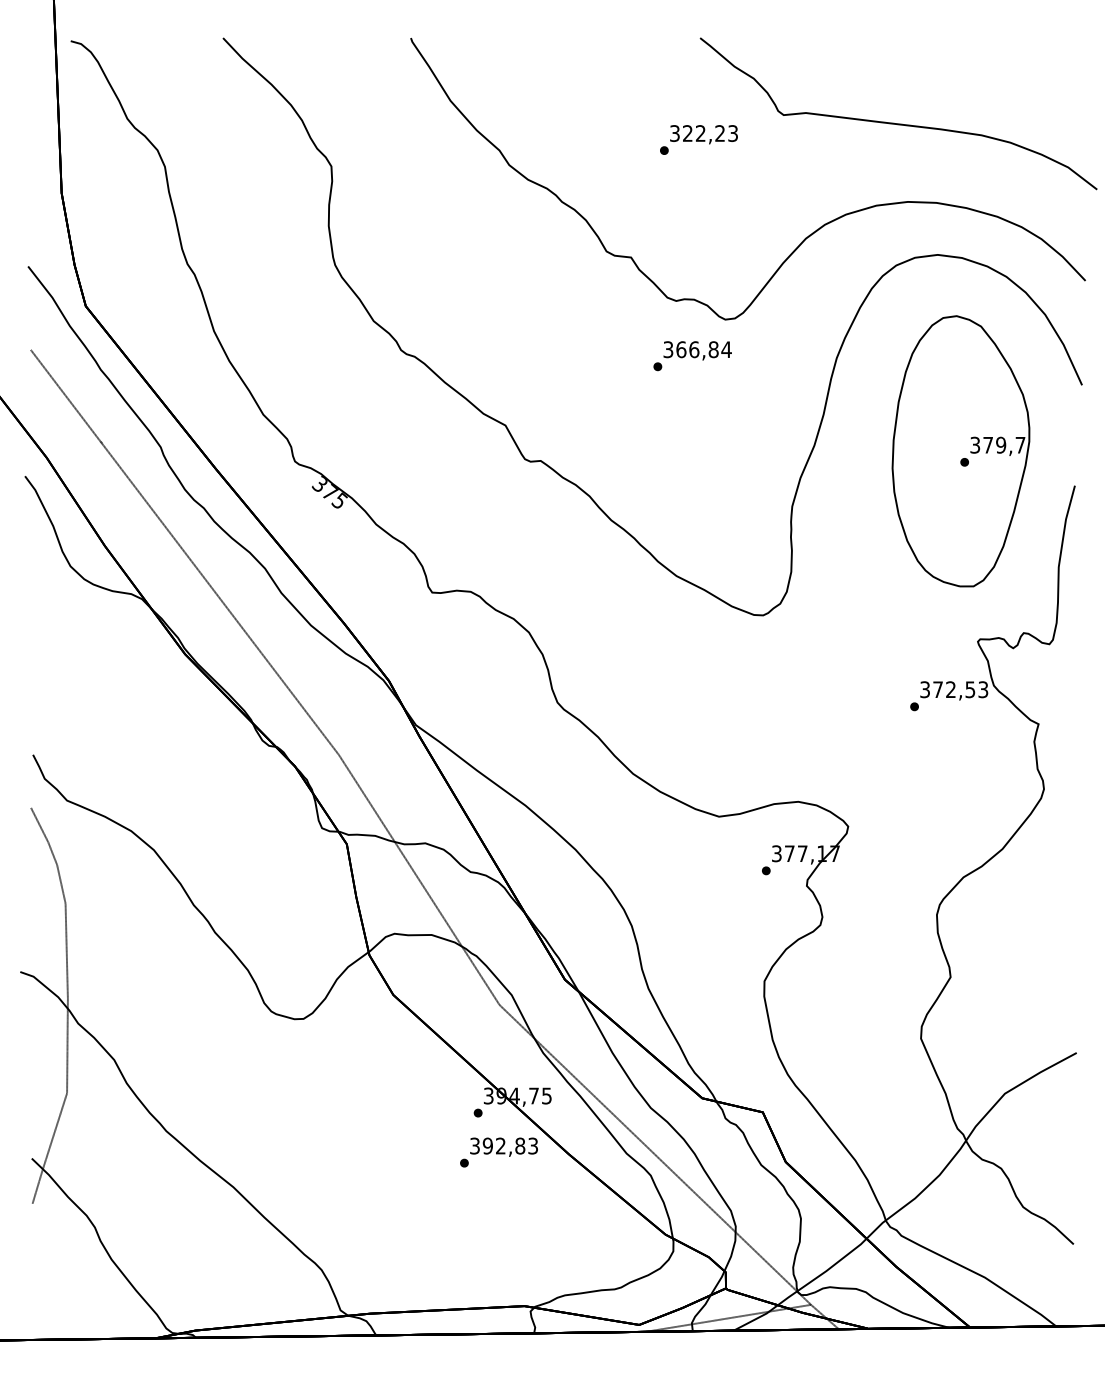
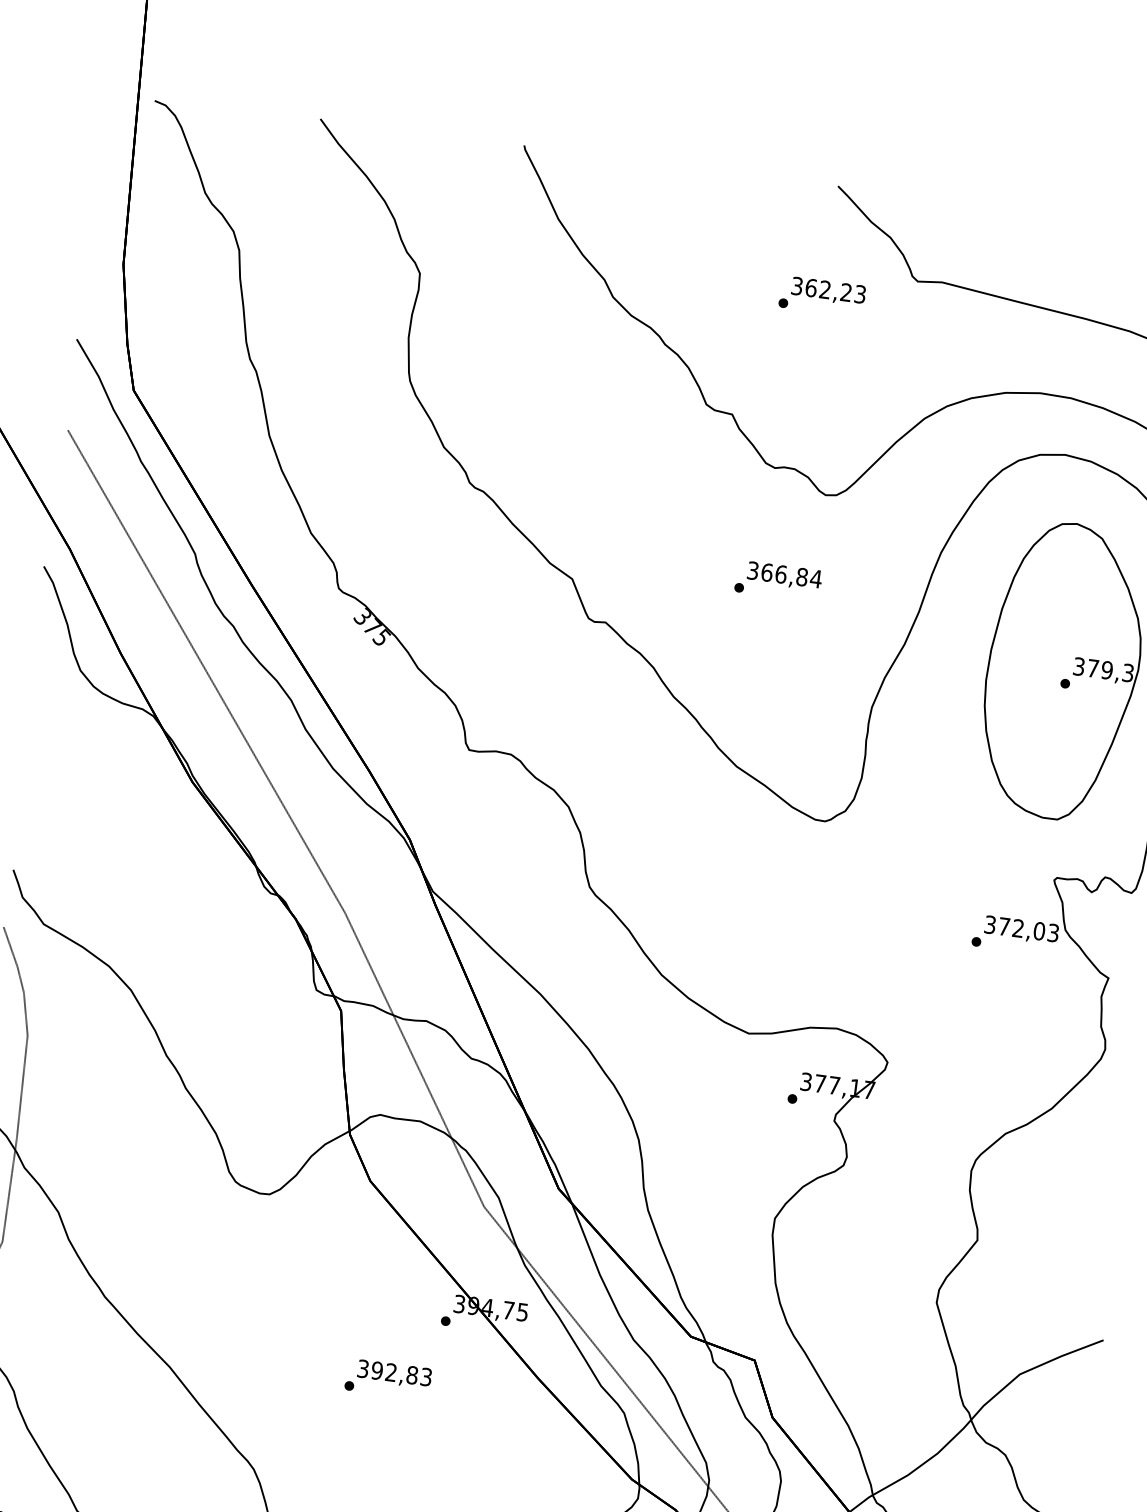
text: (688, 133) -> (811, 288), 322,23 -> 362,23
text: (692, 356) -> (778, 581), moved
text: (1020, 444) -> (1128, 672), 379,7 -> 379,3
text: (970, 689) -> (1039, 931), 372,53 -> 372,03
text: (498, 1152) -> (387, 1379), moved

